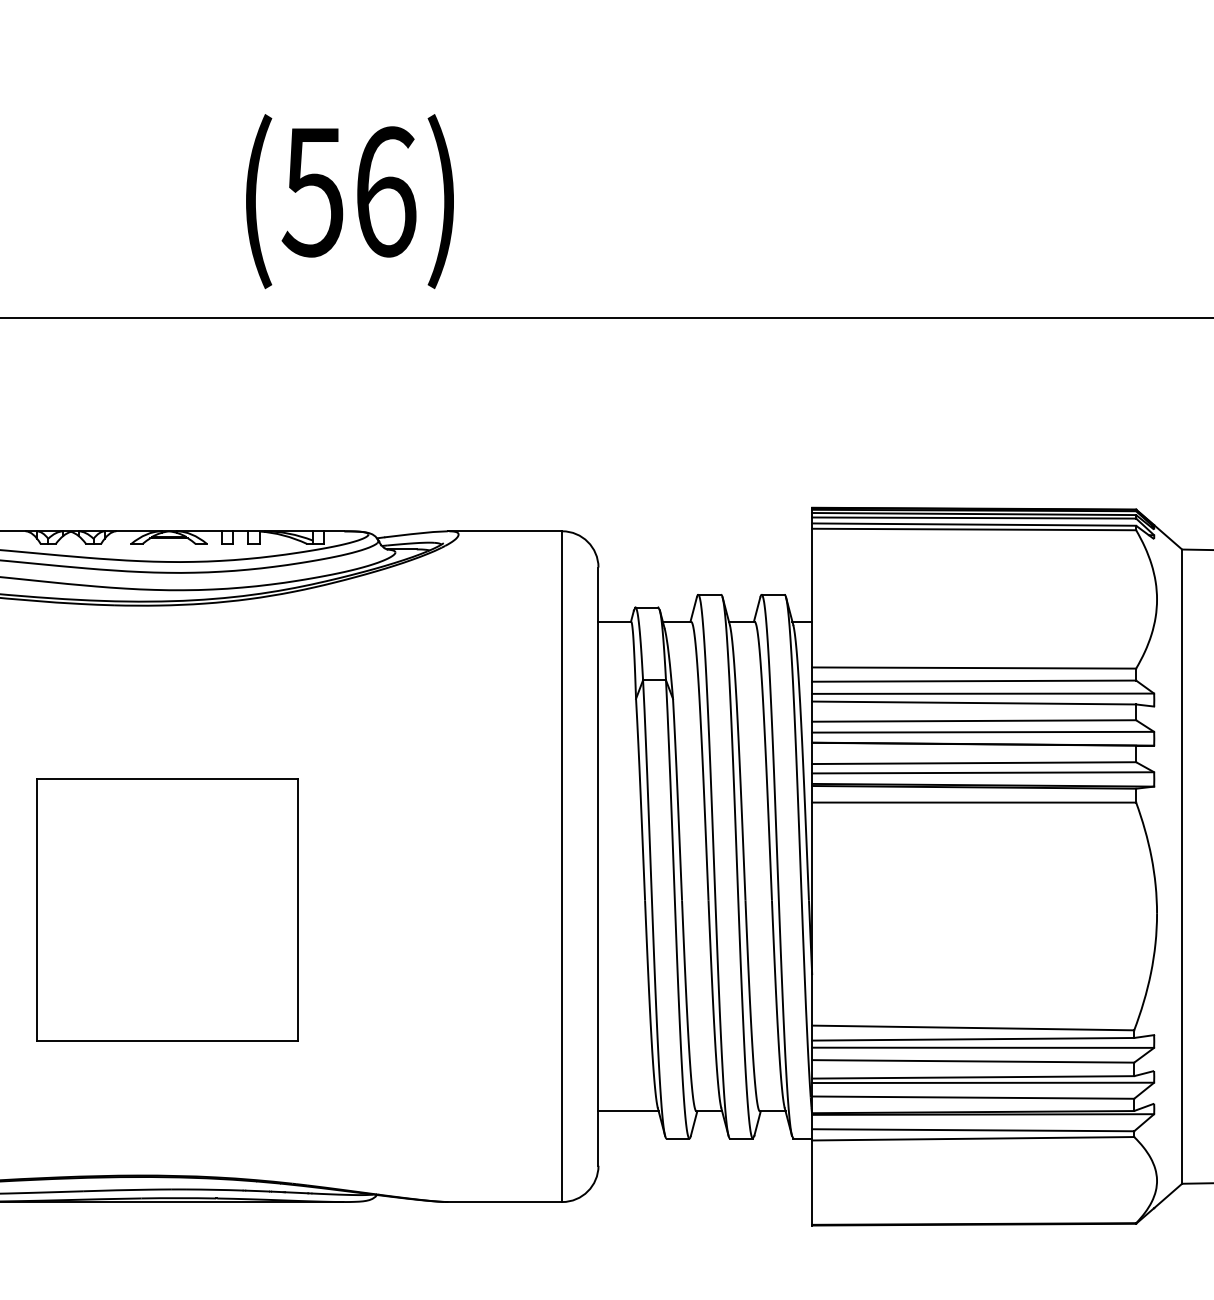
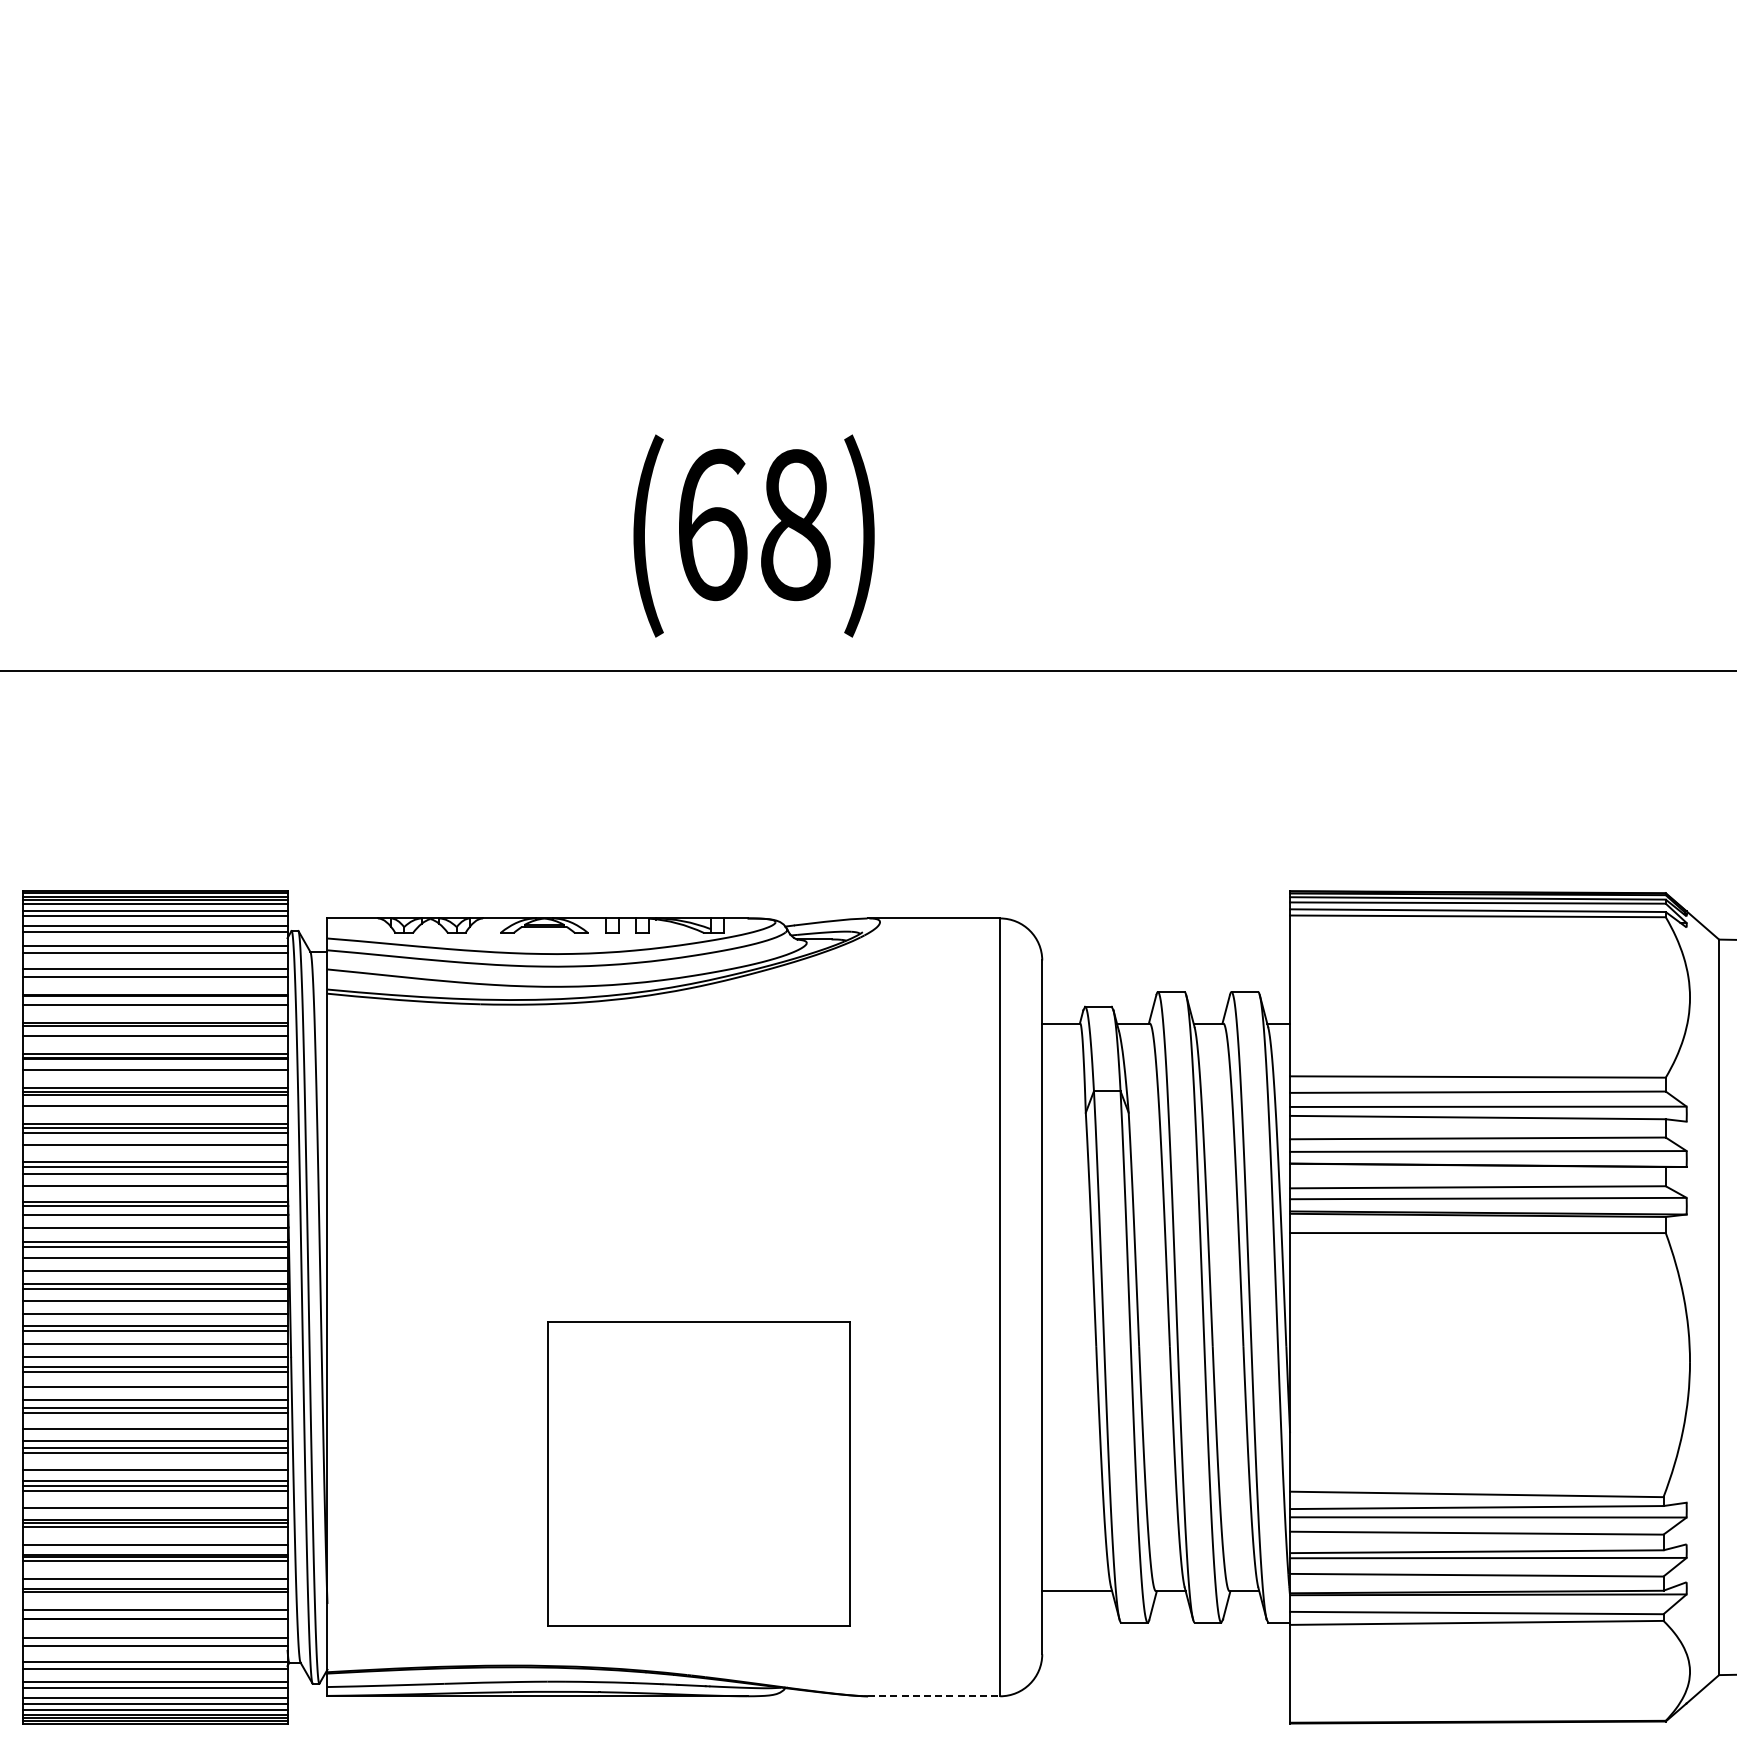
text: (348, 191) -> (752, 524), (56) -> (68)
part: (166, 909) -> (698, 1473), moved
line: (505, 1202) -> (934, 1696), solid -> dashed

